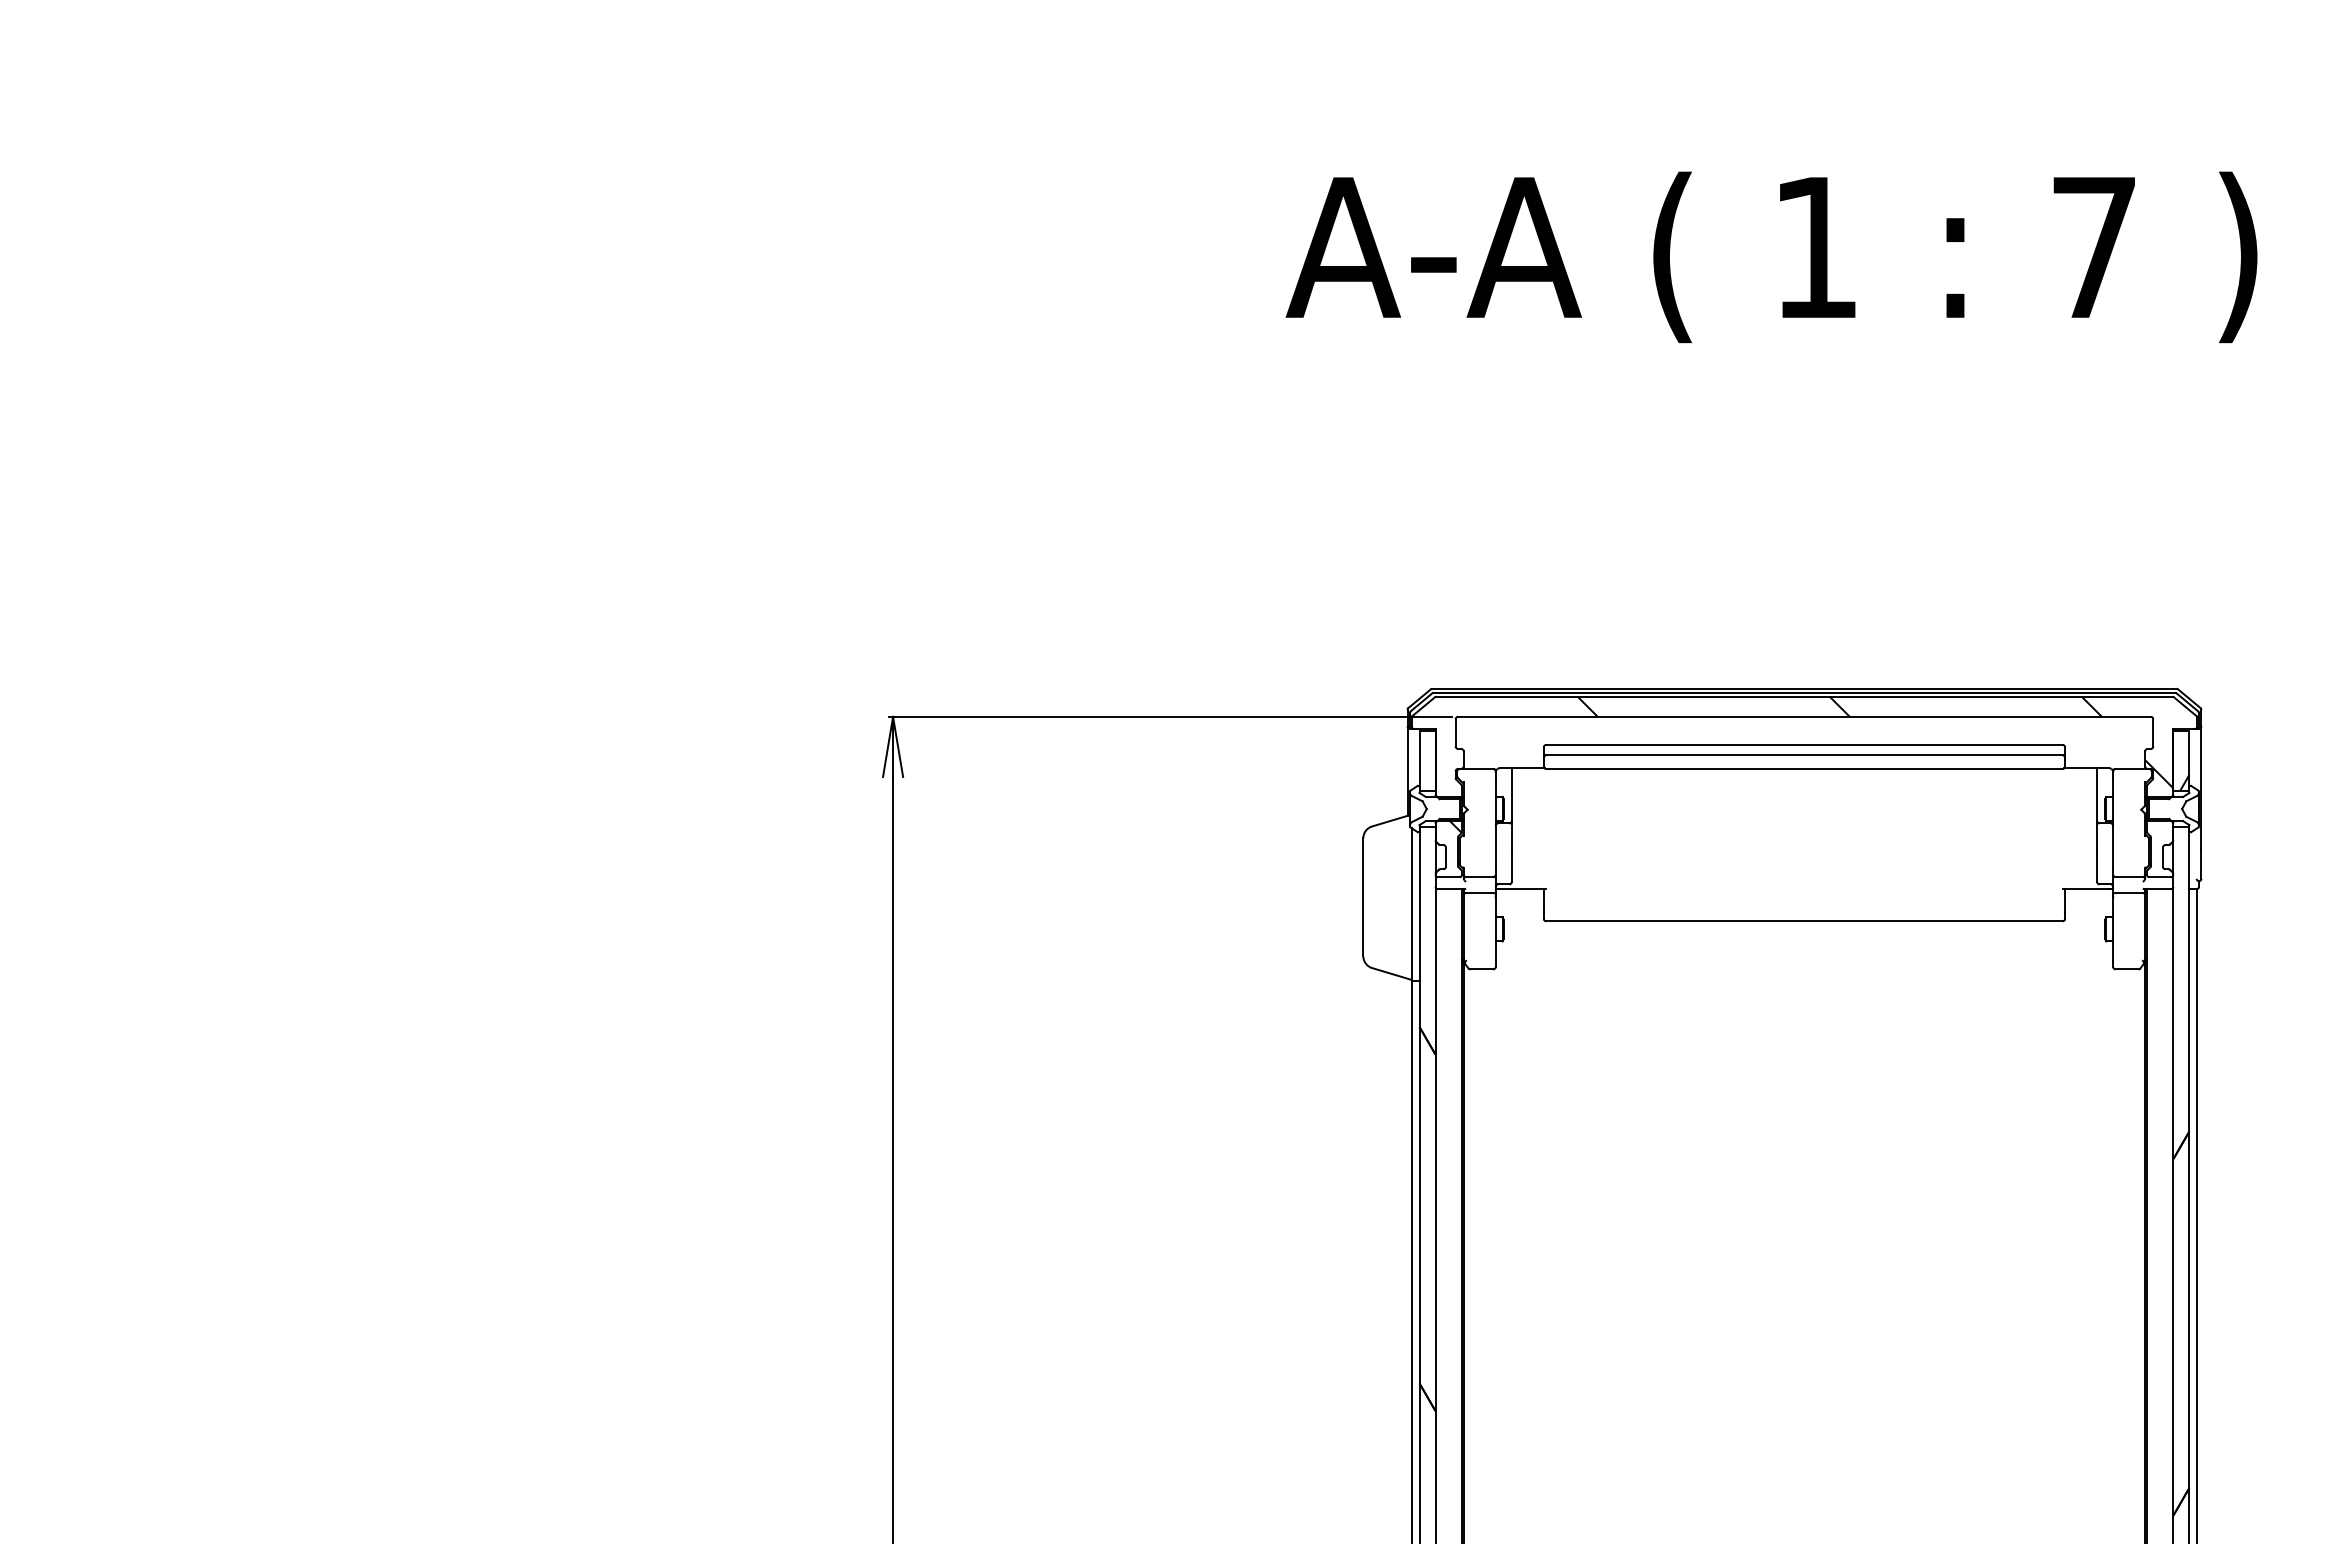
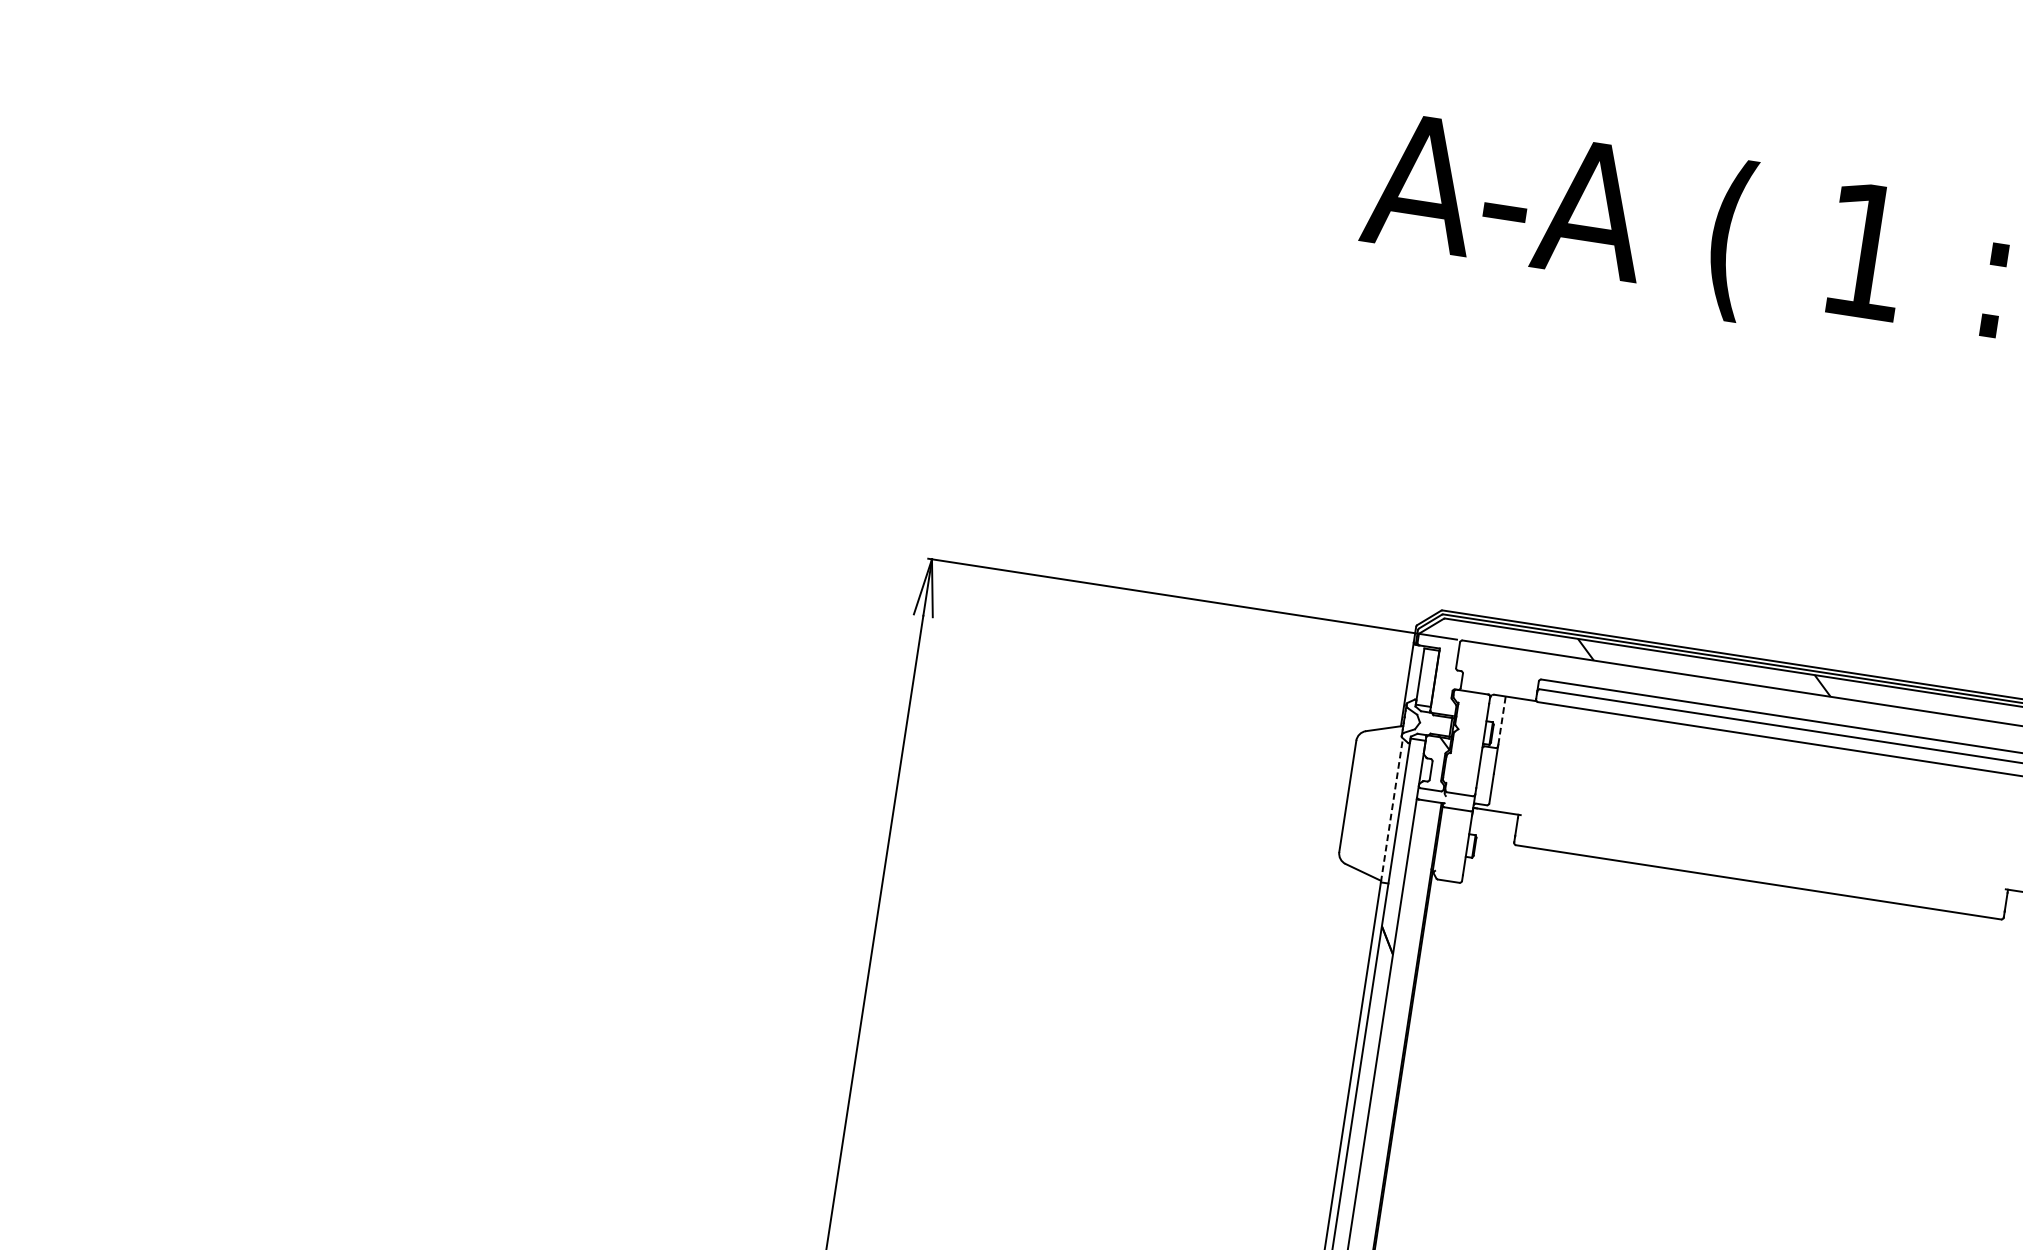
line: (1511, 793) -> (1501, 720), solid -> dashed
line: (1411, 904) -> (1391, 810), solid -> dashed

